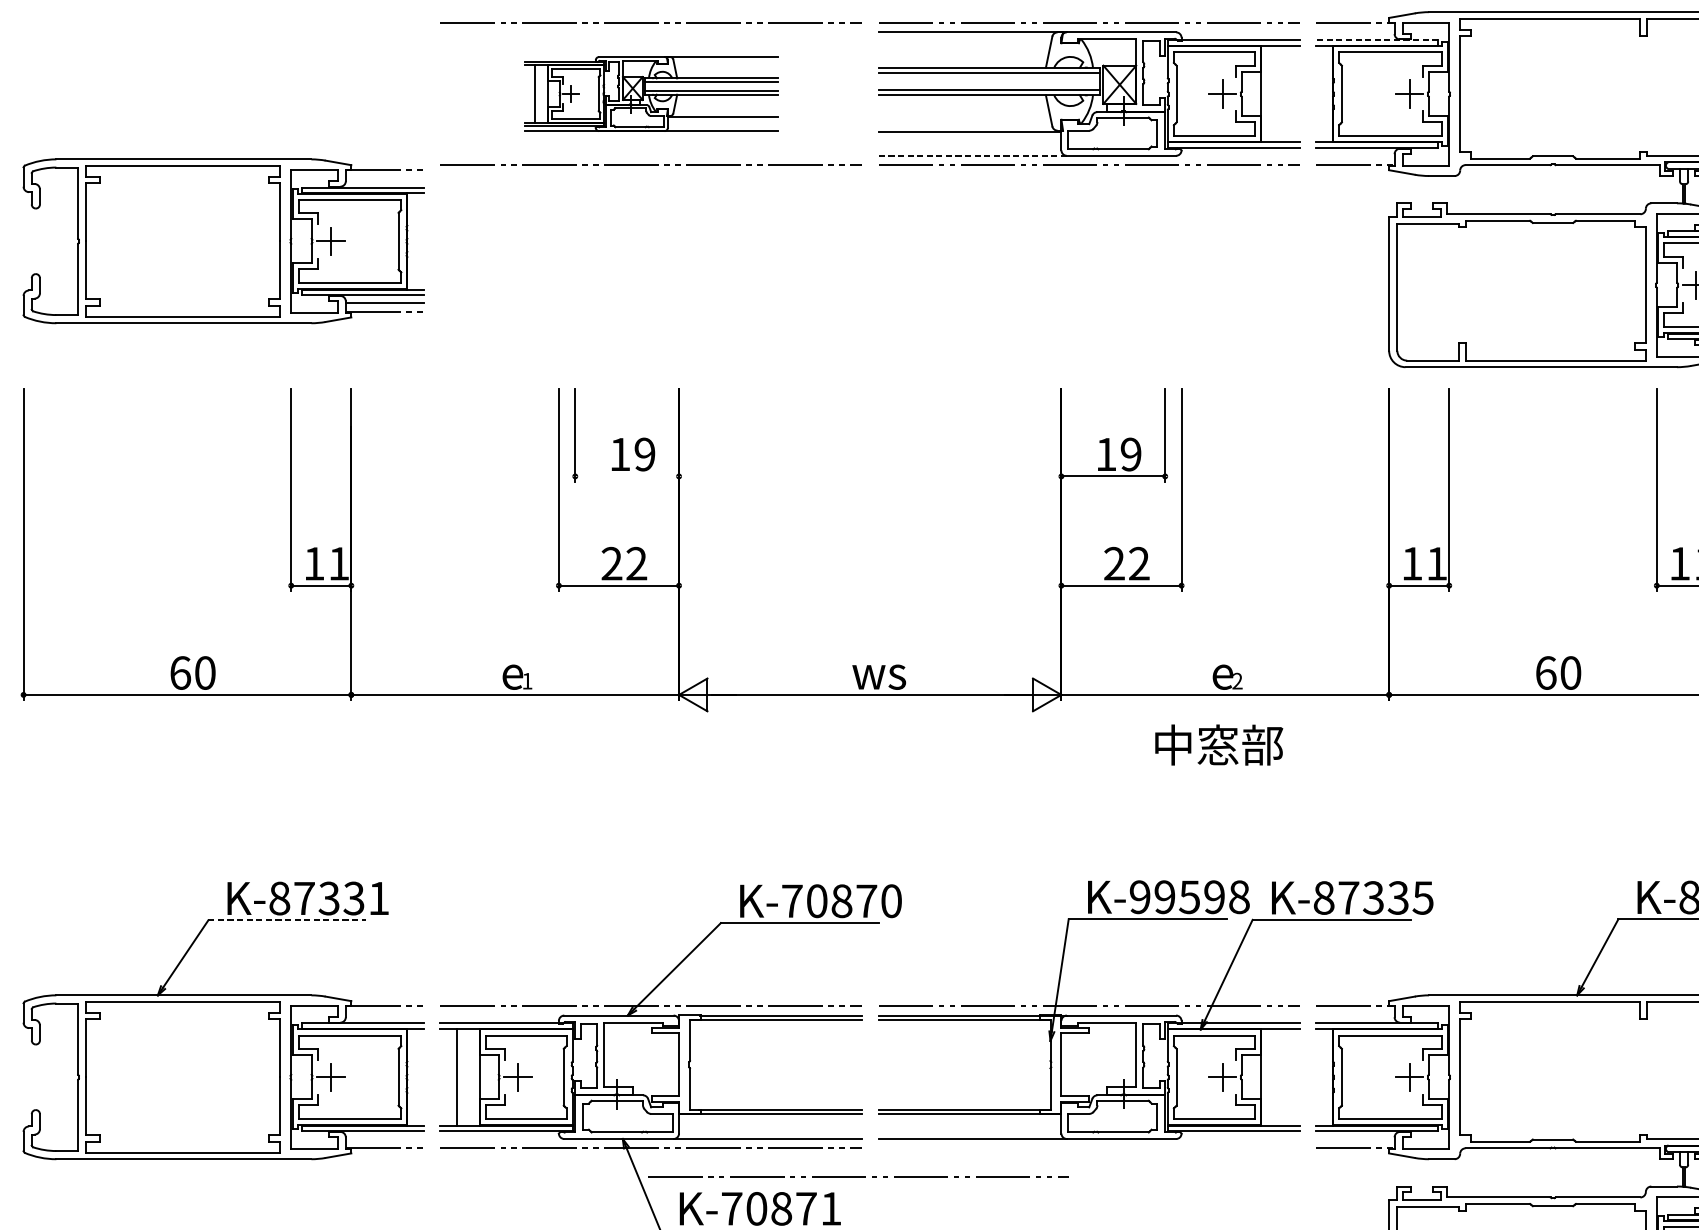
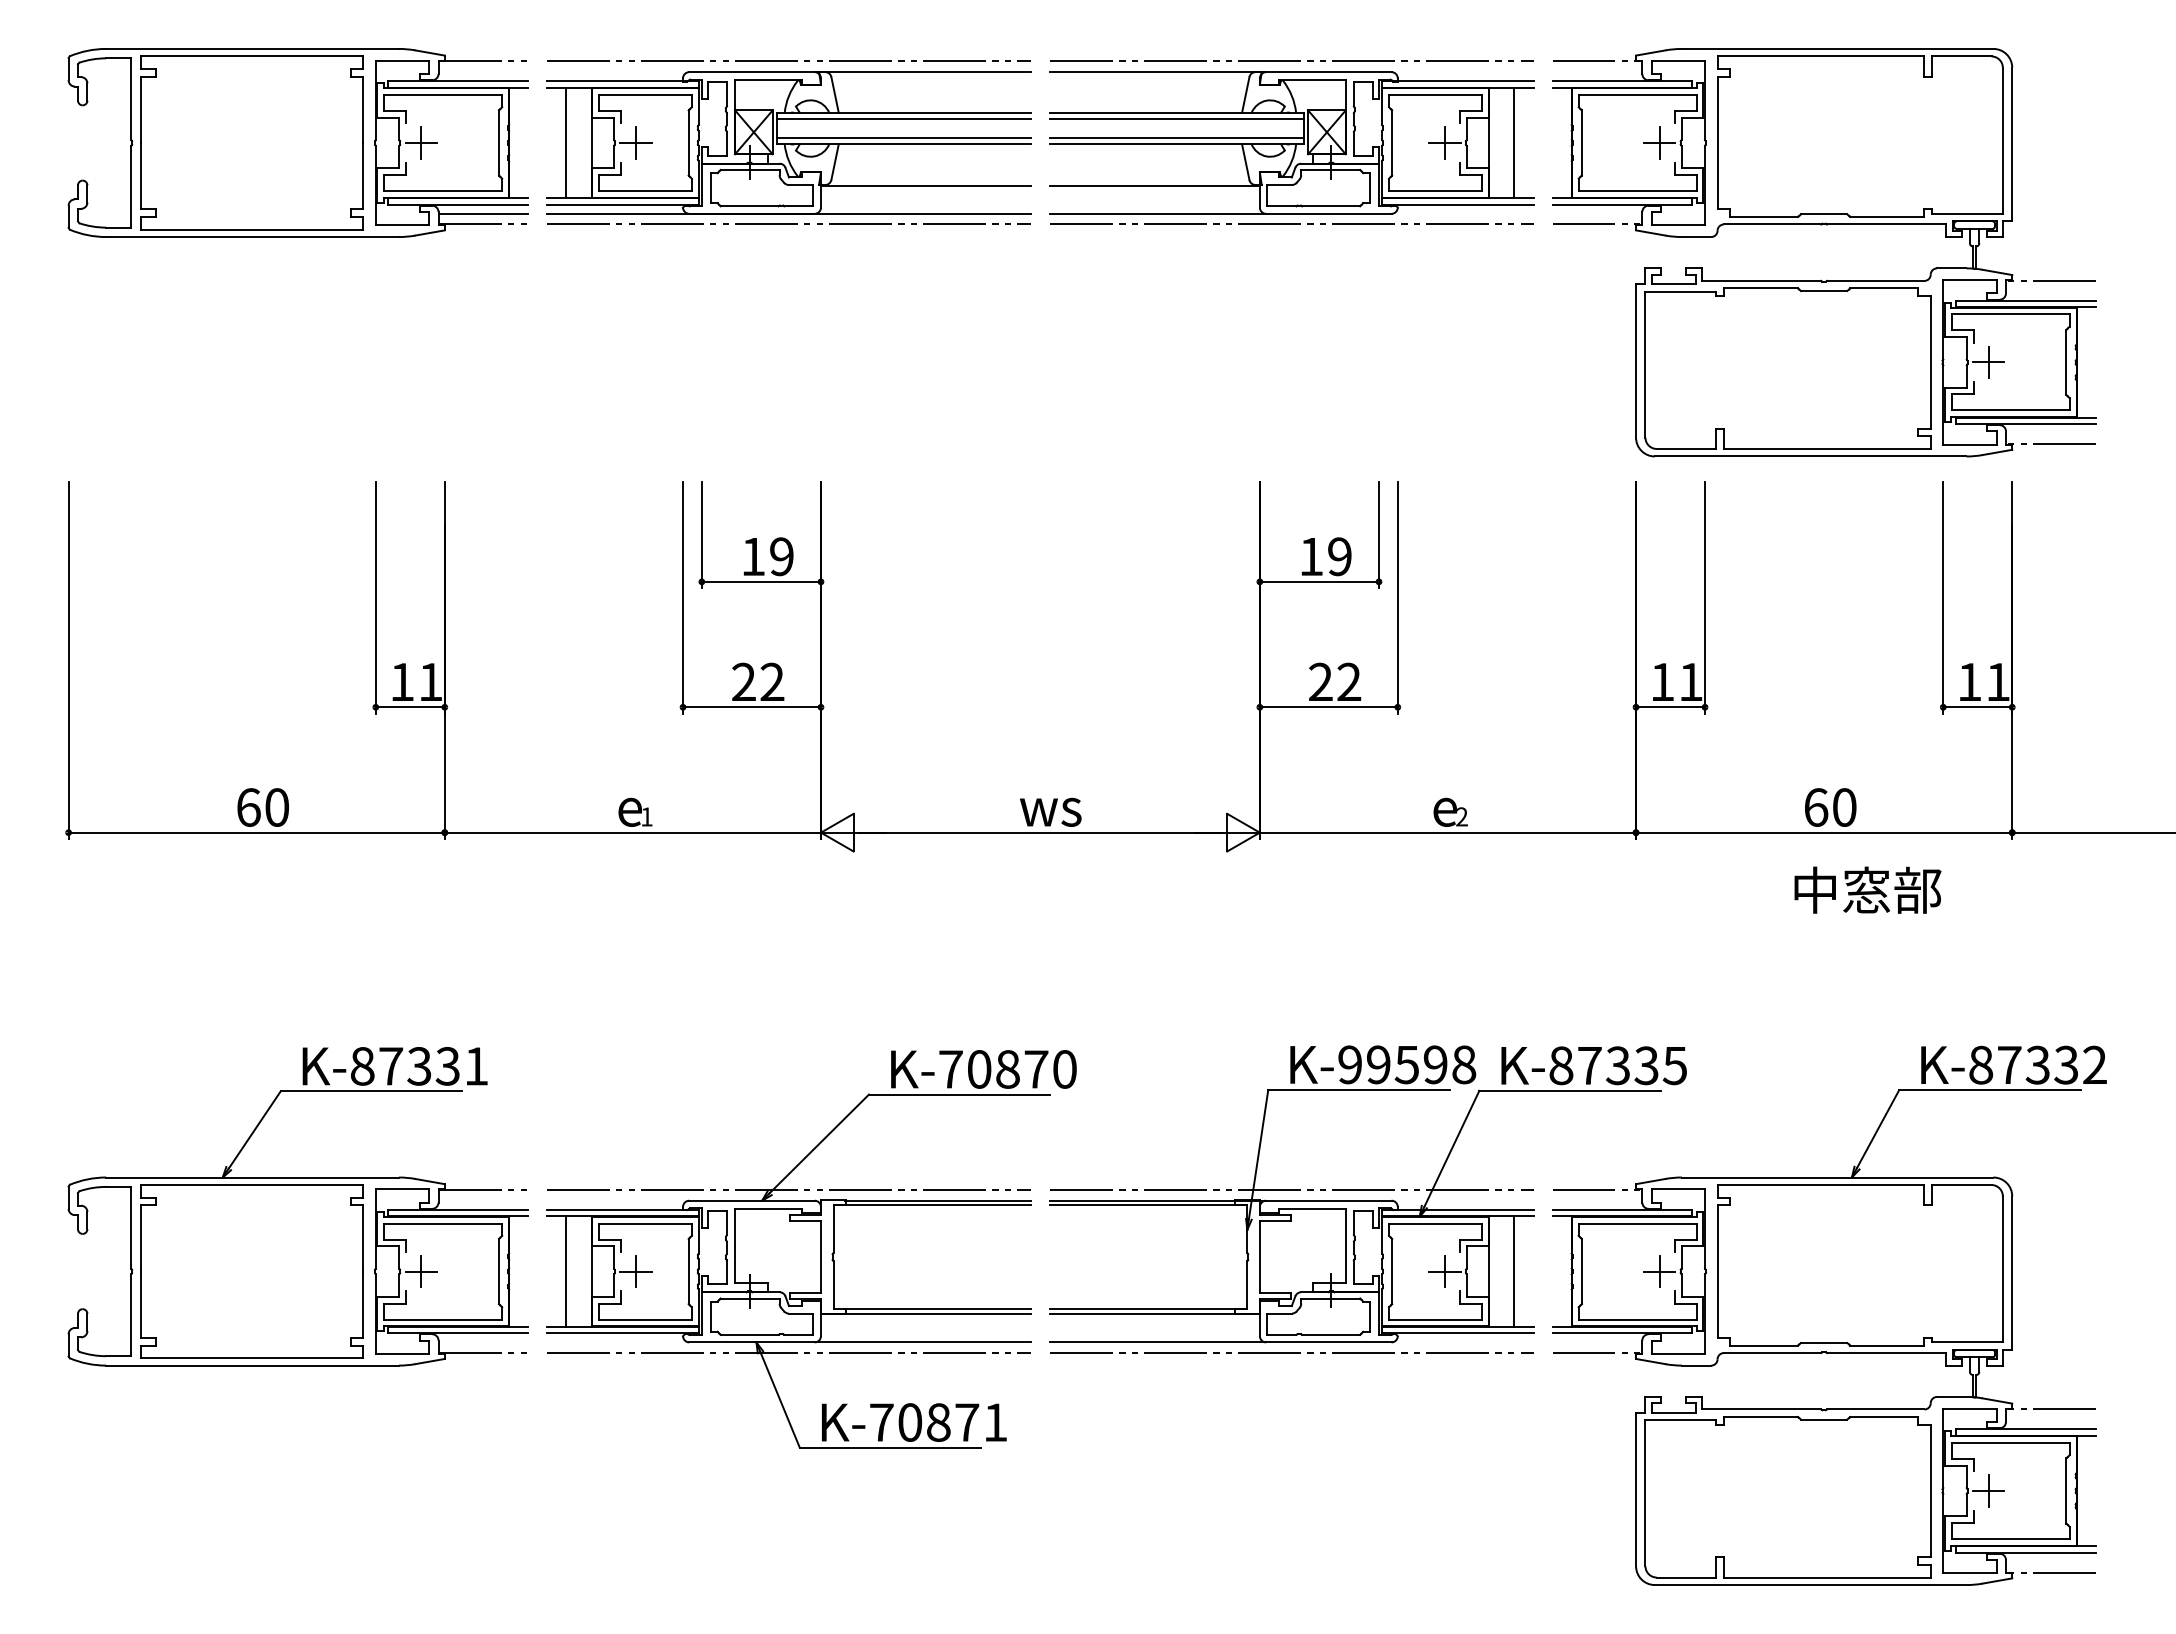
line: (1377, 40) -> (1622, 81), dashed -> solid
part: (650, 93) -> (788, 142), size x1.67
line: (1283, 93) -> (1514, 142), added
line: (973, 155) -> (1158, 213), dashed -> solid
part: (223, 240) -> (297, 142), moved
line: (626, 476) -> (760, 581), added
text: (1218, 744) -> (1867, 889), moved
line: (287, 920) -> (371, 1091), dashed -> solid
line: (1283, 1077) -> (1514, 1271), added
line: (858, 1176) -> (1291, 1352), moved

